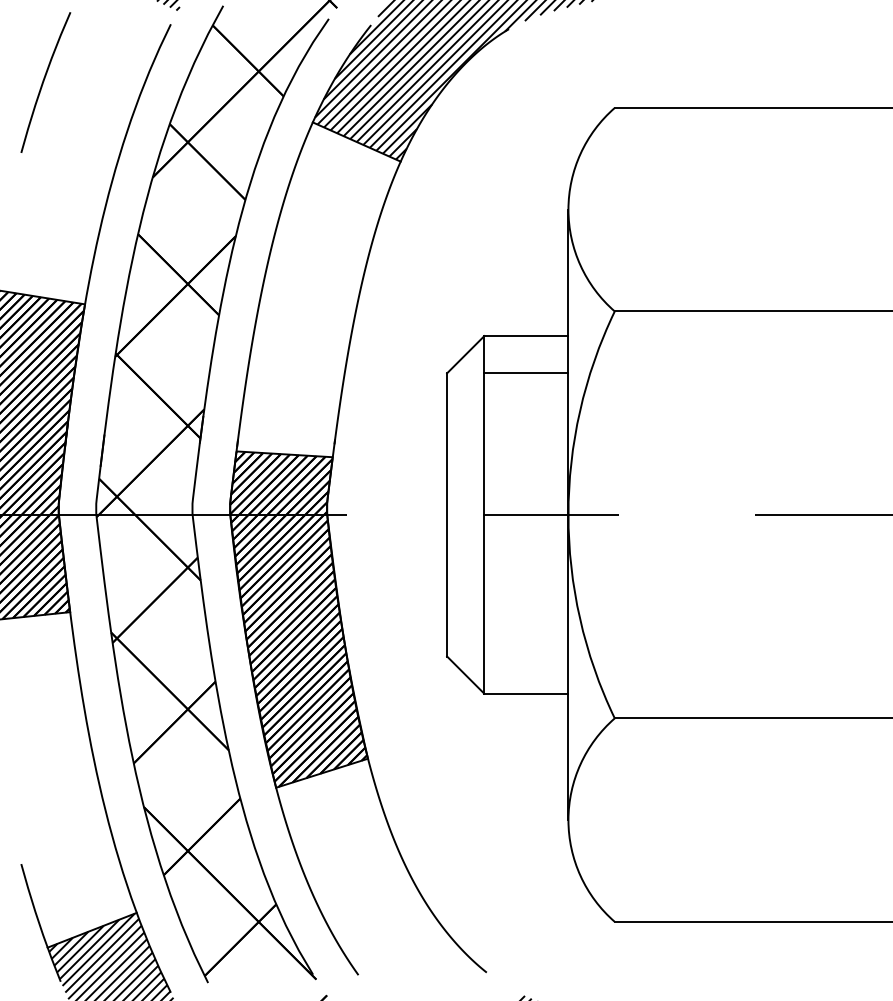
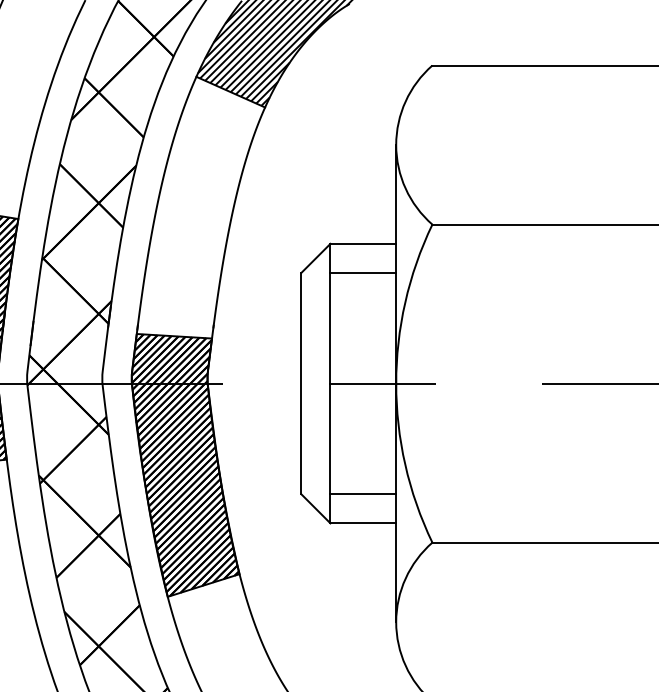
line: (526, 656) -> (363, 494), added

